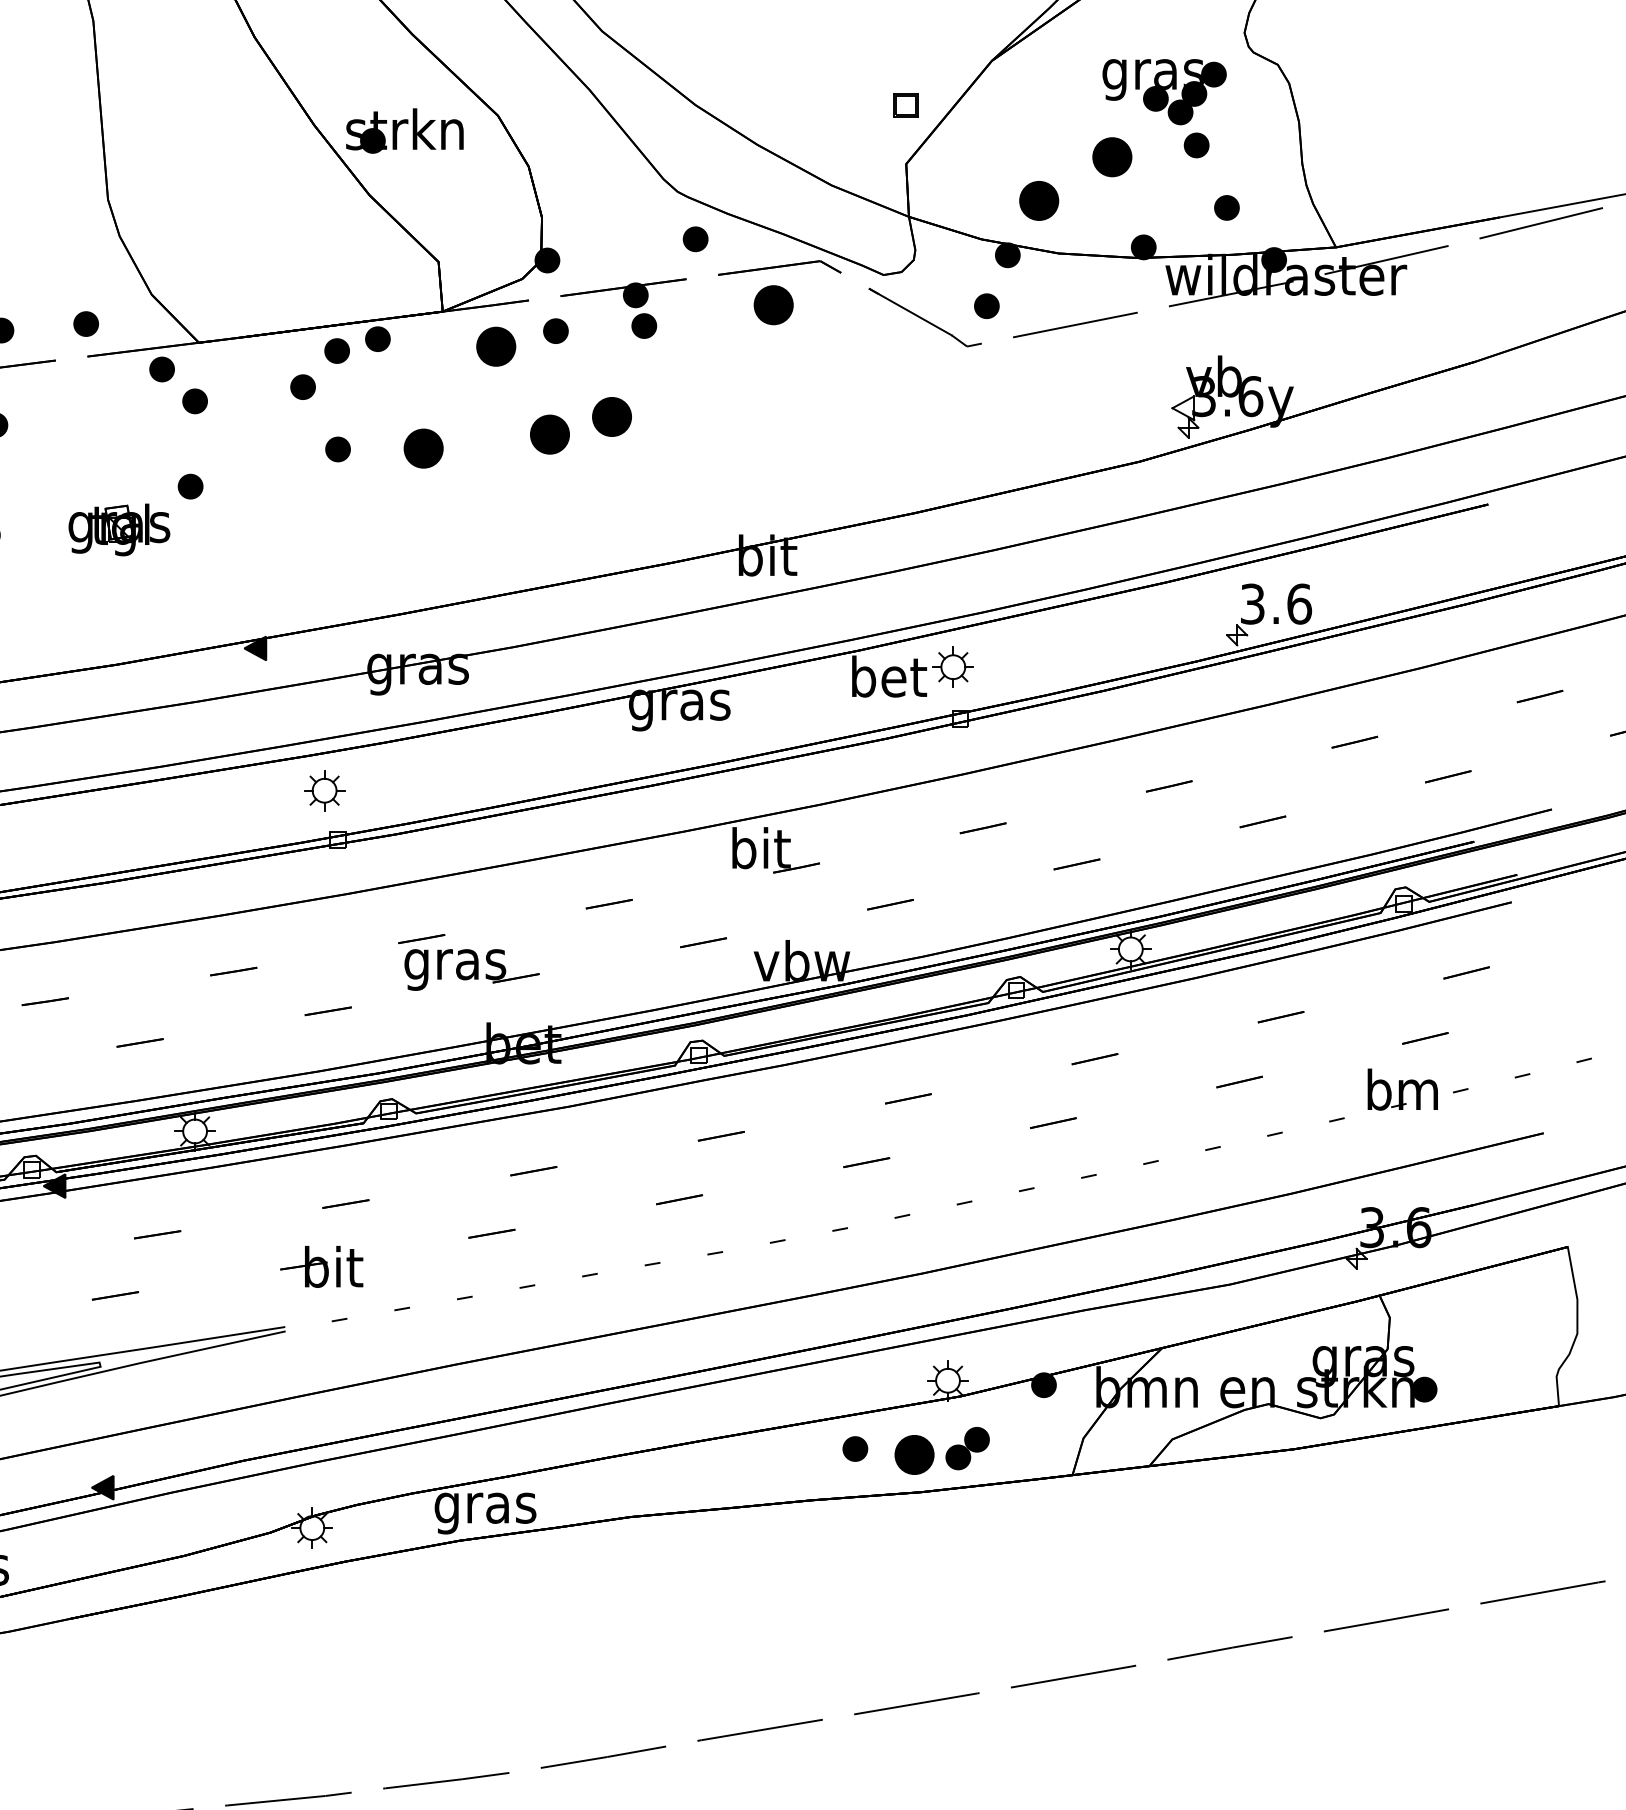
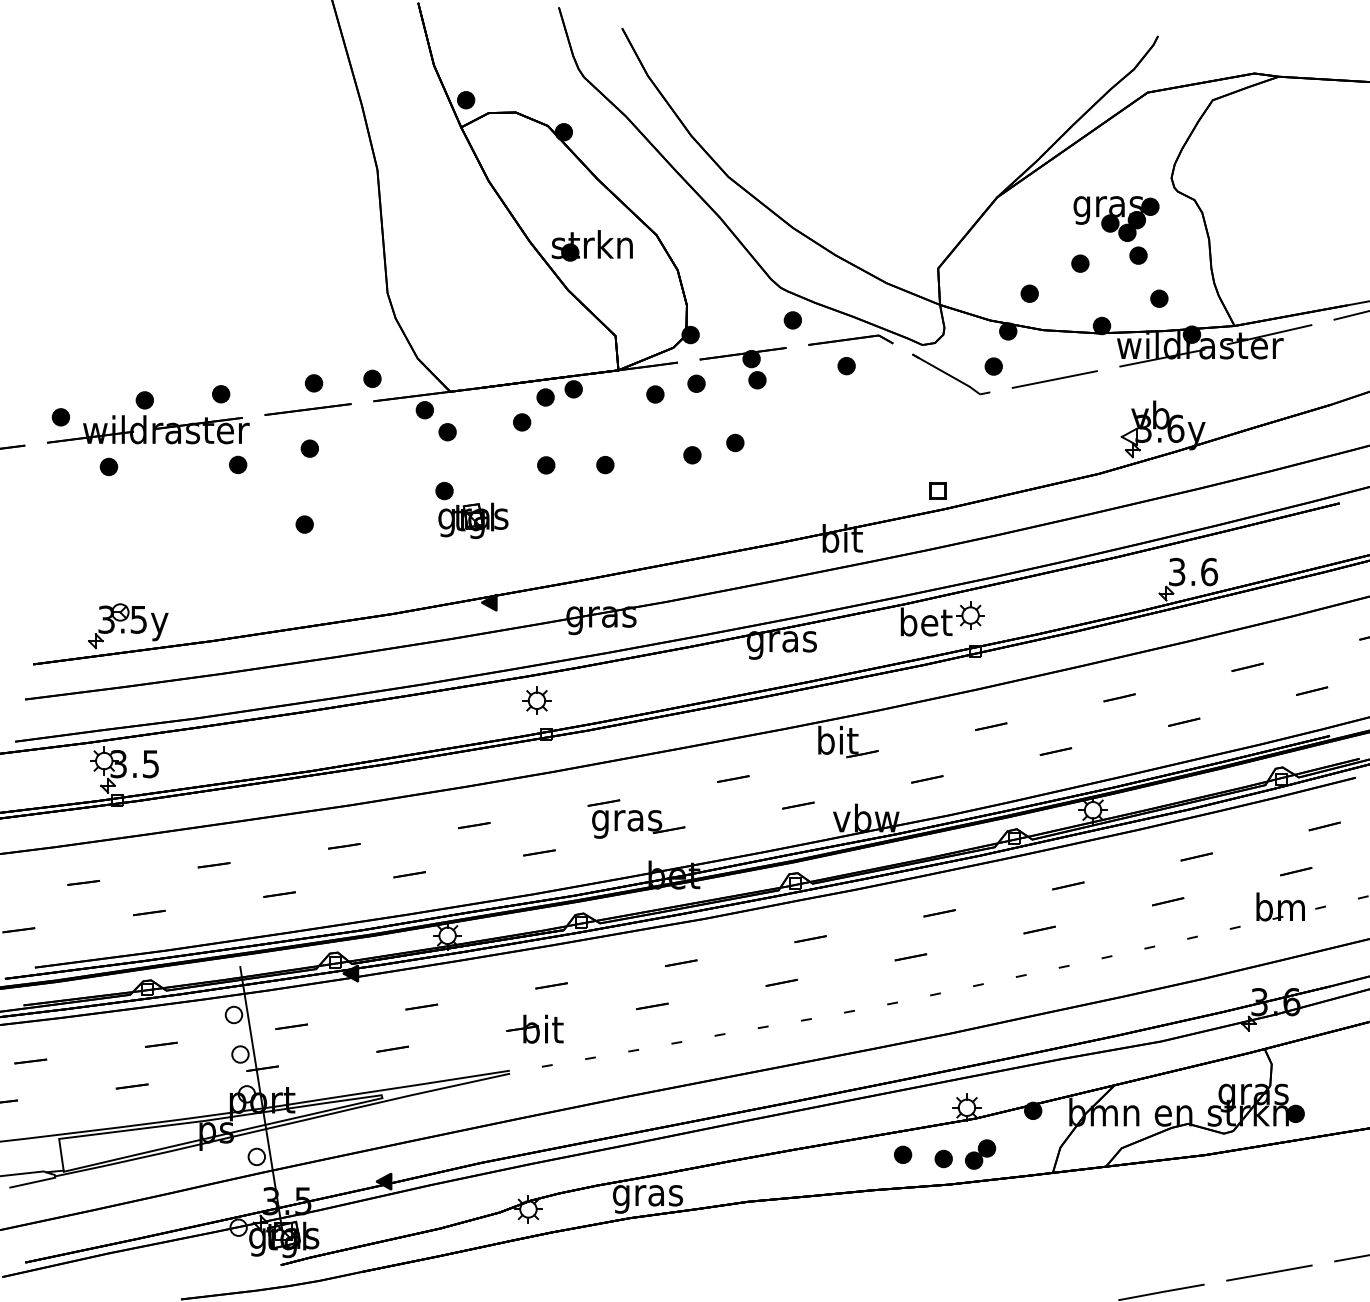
part: (905, 104) -> (937, 490), moved
part: (1112, 156) -> (1080, 263), size x0.62
part: (1038, 200) -> (1029, 293), size x0.62
part: (773, 306) -> (846, 366), size x0.62
part: (496, 346) -> (655, 394), size x0.62
part: (612, 416) -> (735, 442), size x0.62
part: (550, 435) -> (692, 455), size x0.62
part: (423, 449) -> (605, 465), size x0.62
part: (119, 529) -> (473, 520), moved
part: (913, 1454) -> (943, 1158), size x0.62

